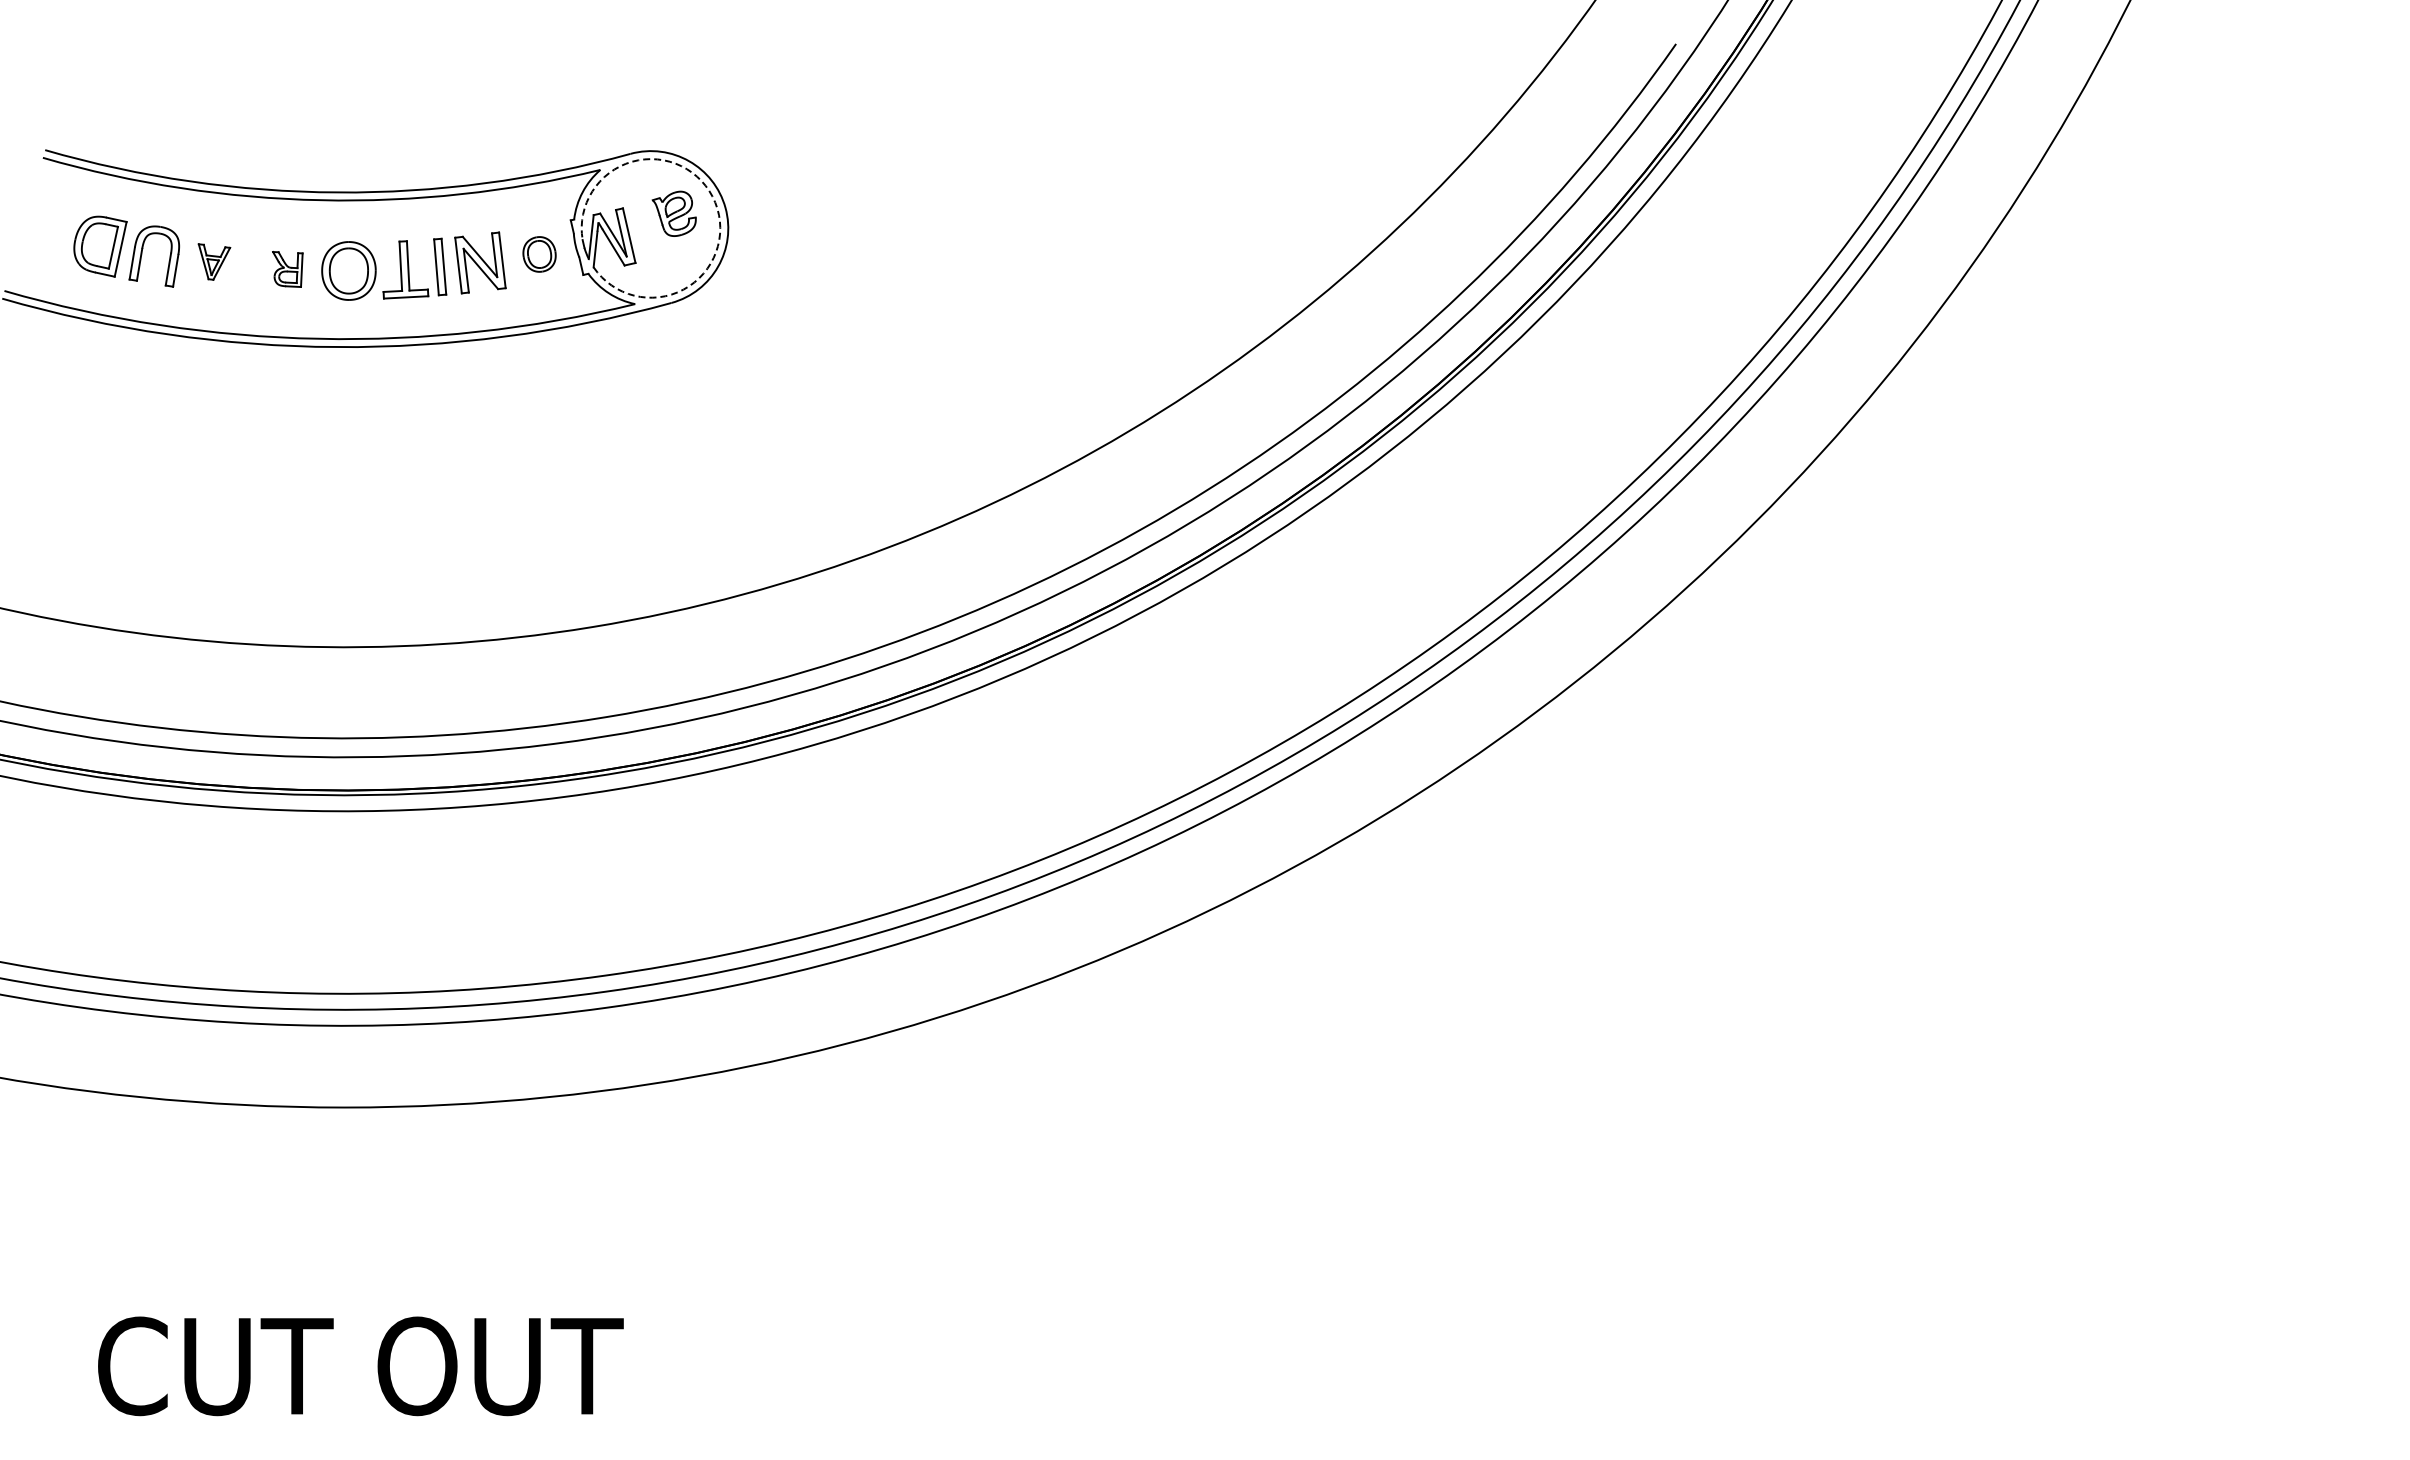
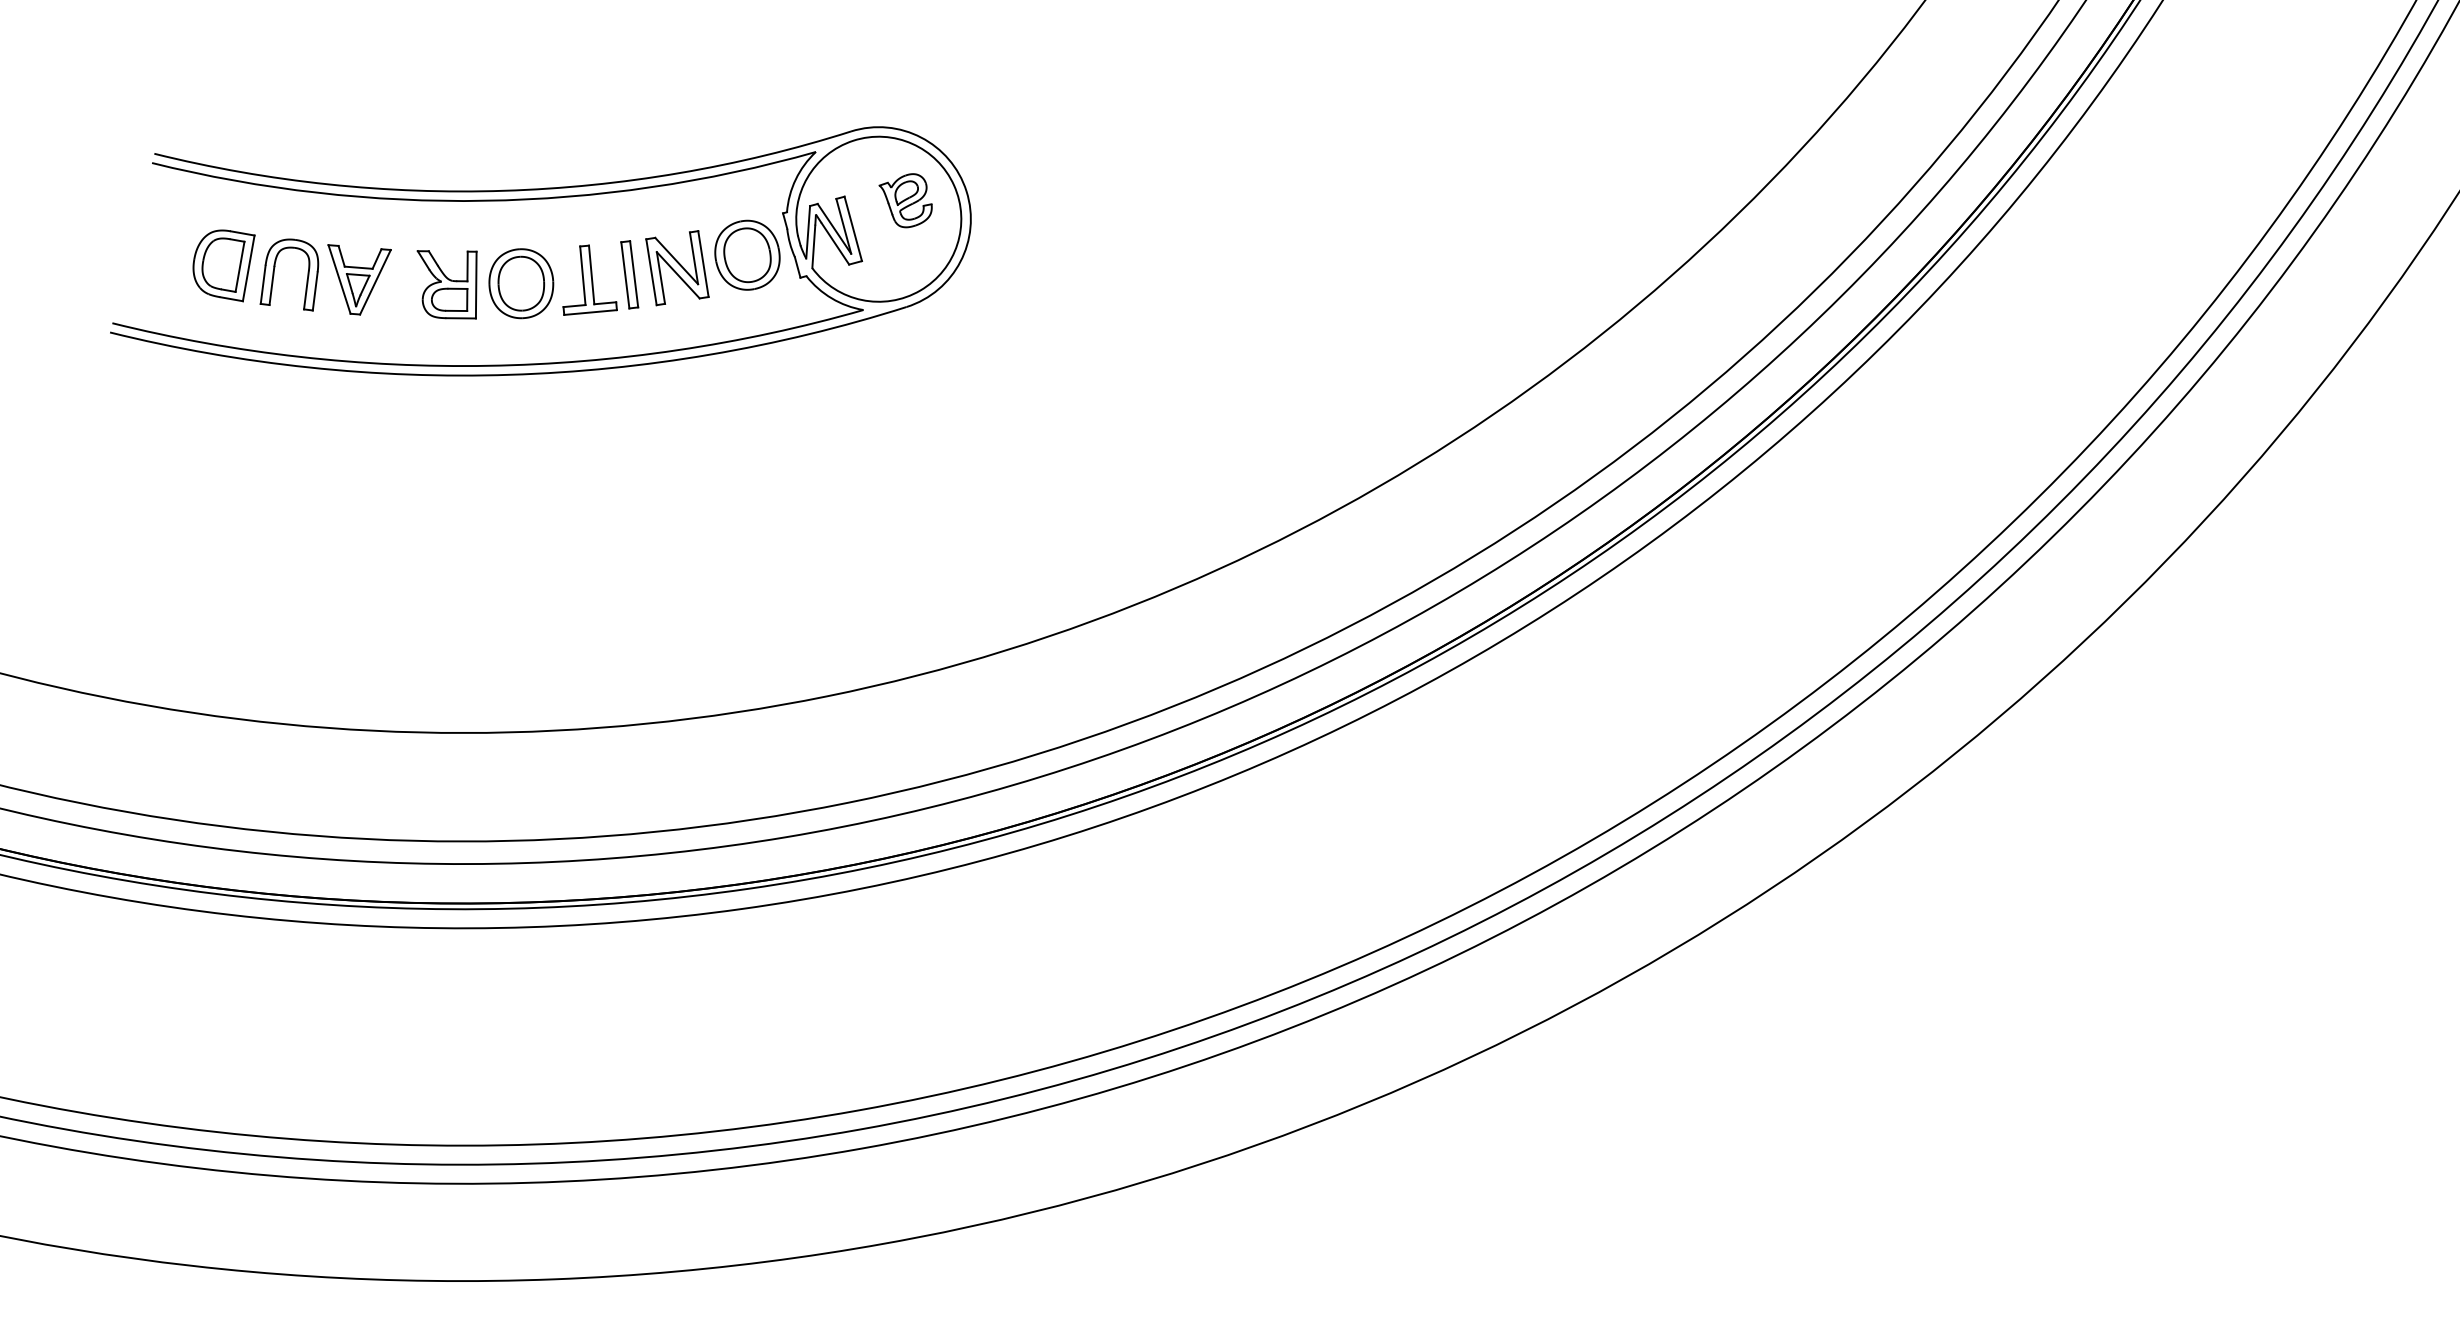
arc: (715, 202) -> (954, 185), dashed -> solid
part: (539, 254) -> (747, 255), size x1.67
part: (214, 261) -> (360, 278), size x1.67
part: (287, 269) -> (448, 284), size x1.67

